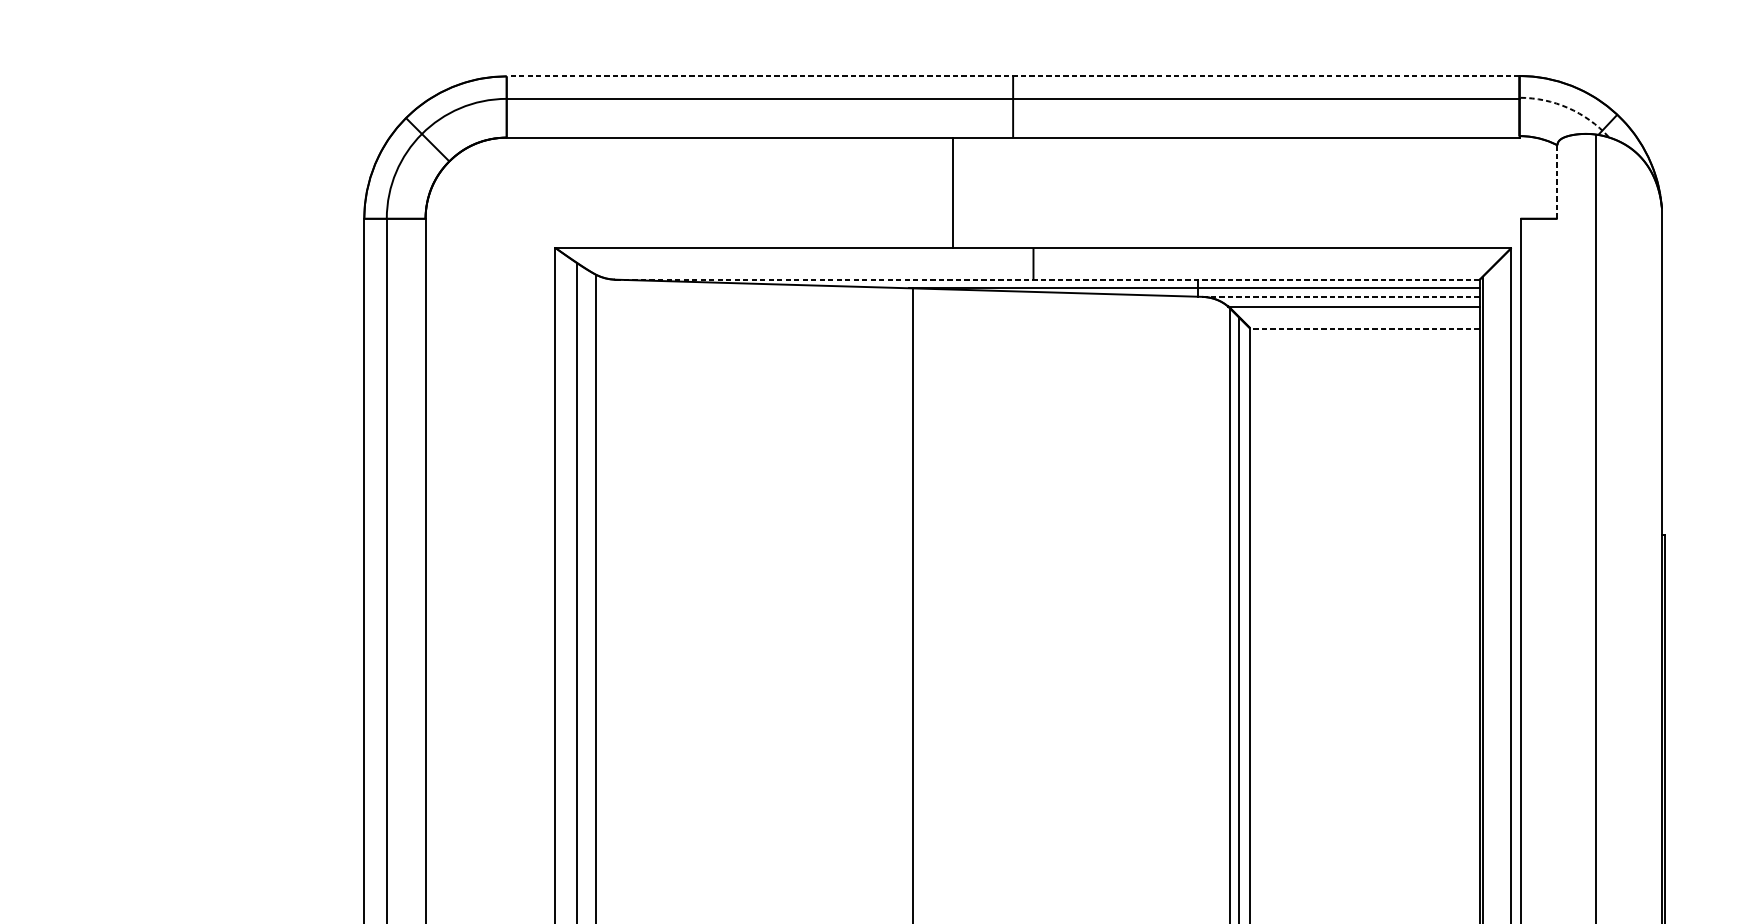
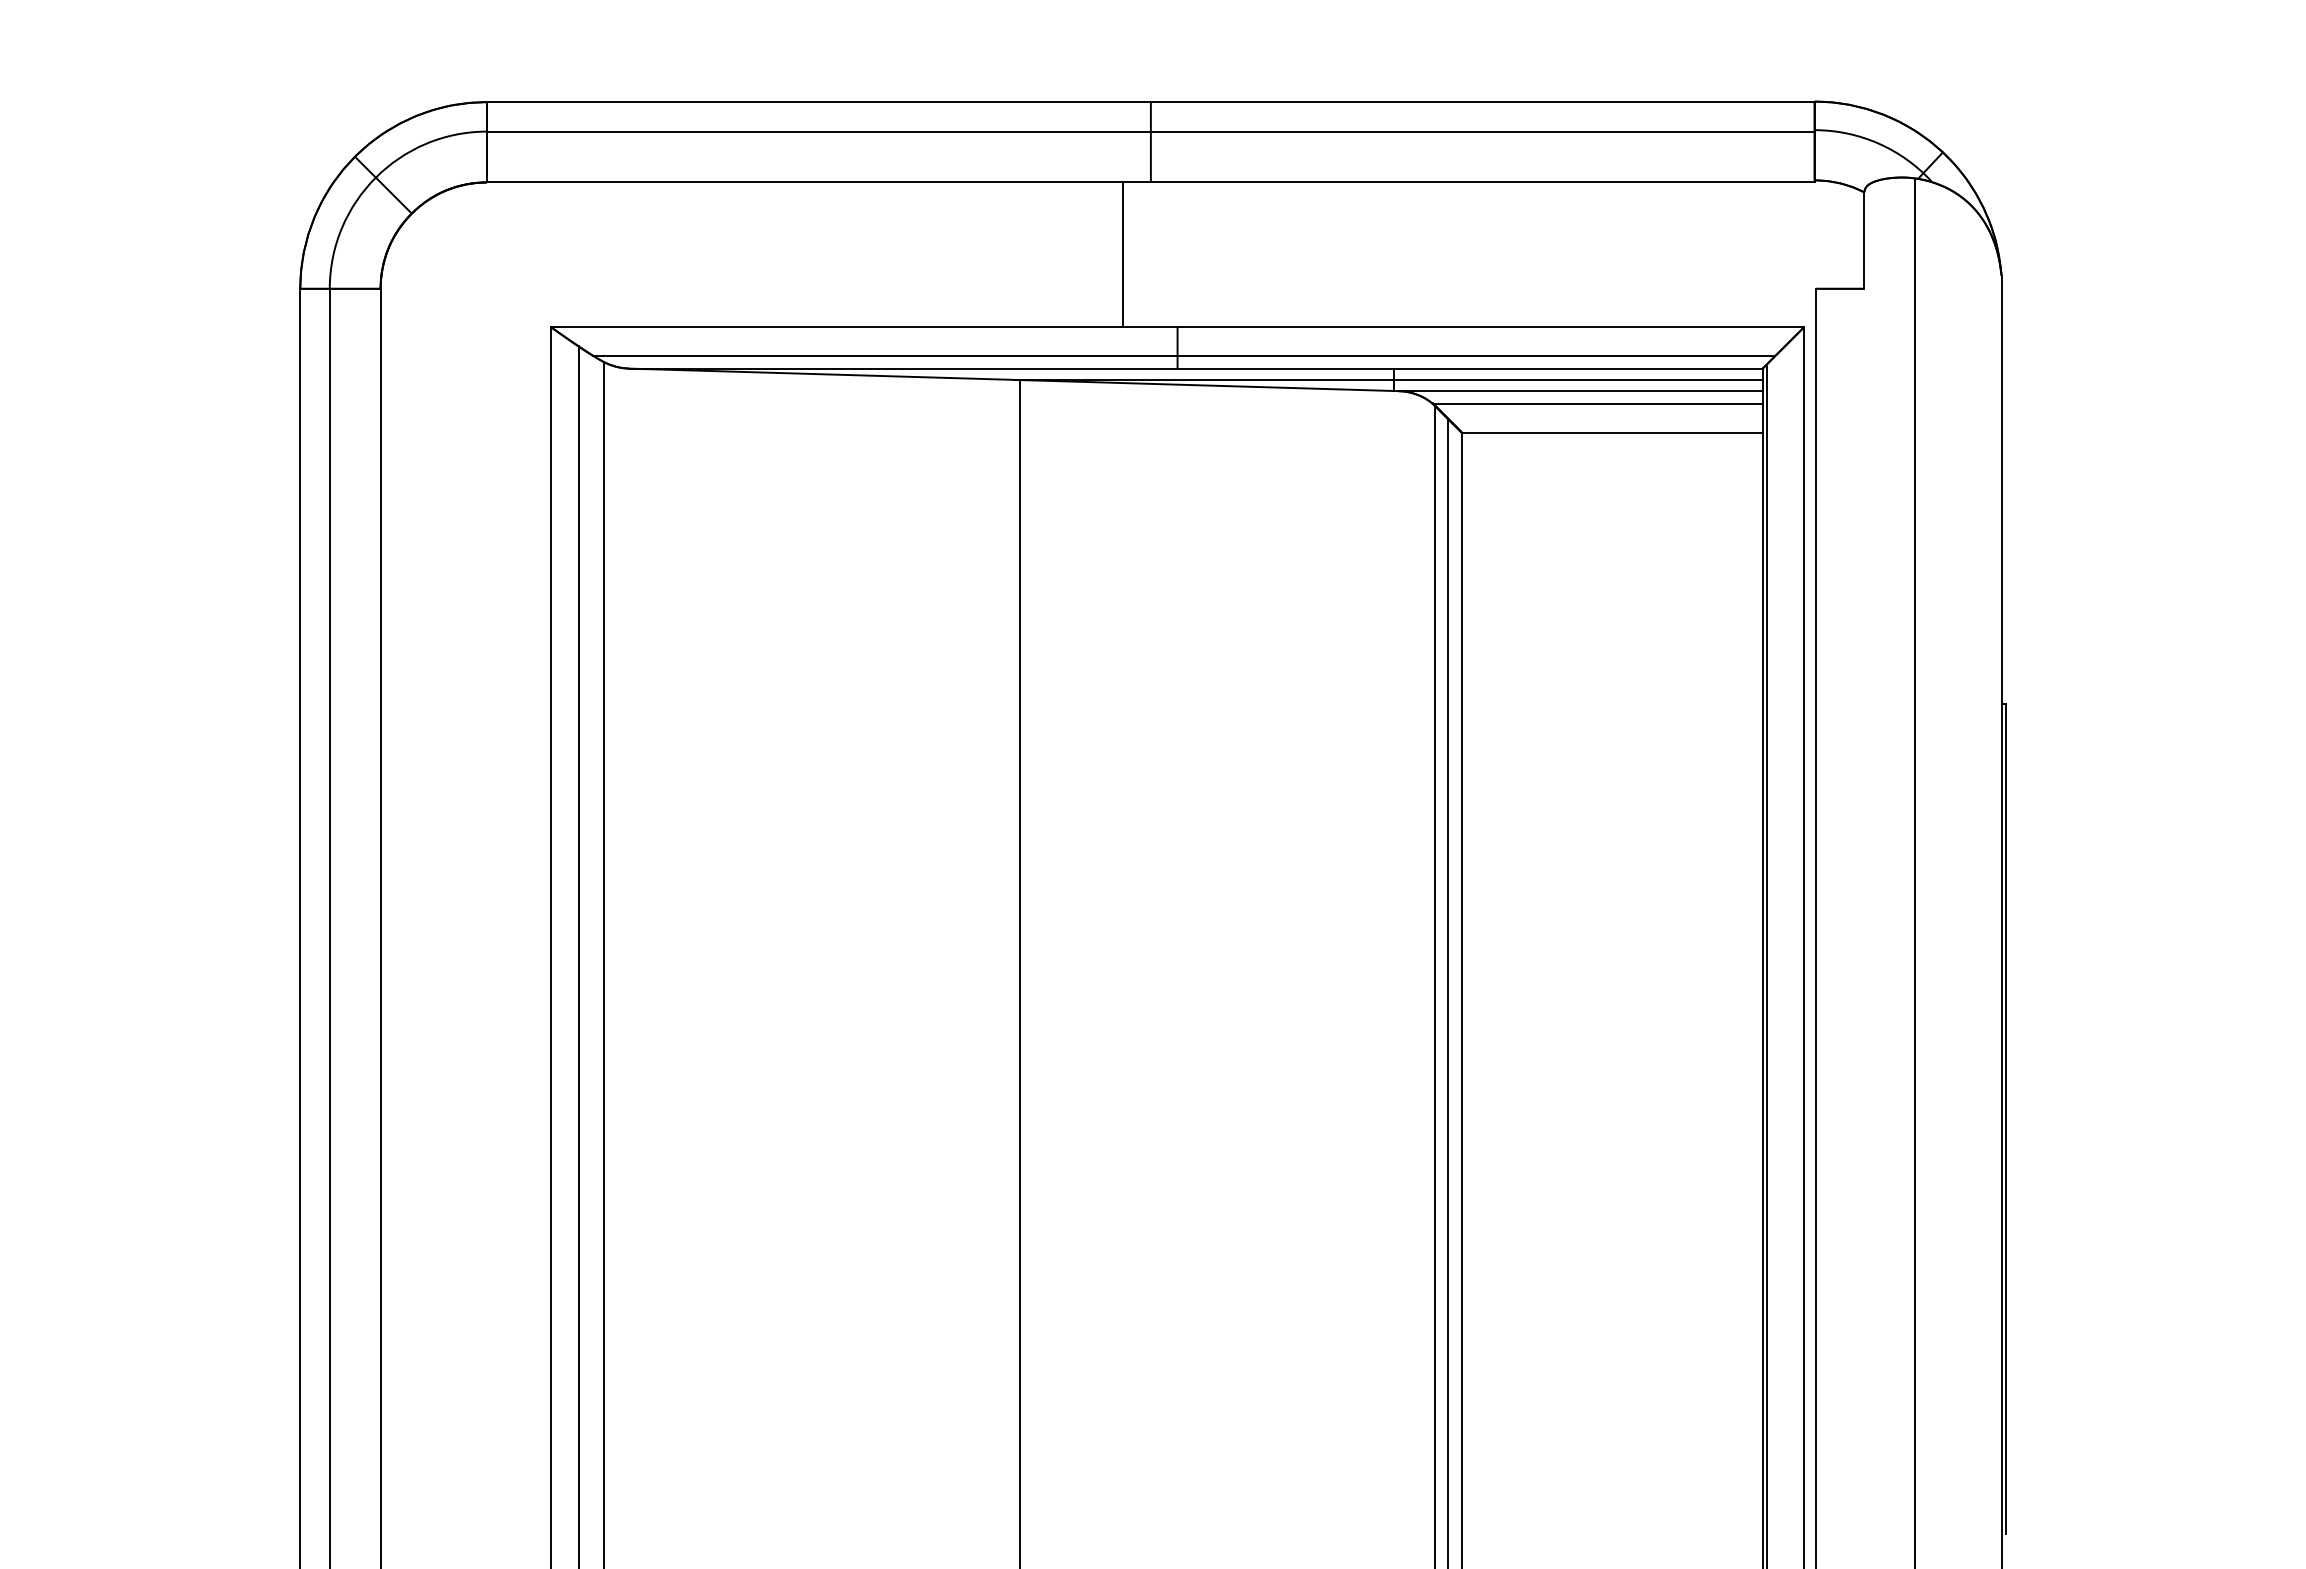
line: (1012, 76) -> (1150, 102), dashed -> solid
arc: (1568, 107) -> (1878, 143), dashed -> solid
line: (1557, 181) -> (1864, 240), dashed -> solid
line: (953, 192) -> (1122, 254), moved
line: (1038, 269) -> (1184, 355), added
line: (1047, 279) -> (1195, 368), dashed -> solid
line: (1340, 297) -> (1580, 391), dashed -> solid
line: (1364, 328) -> (1611, 432), dashed -> solid

